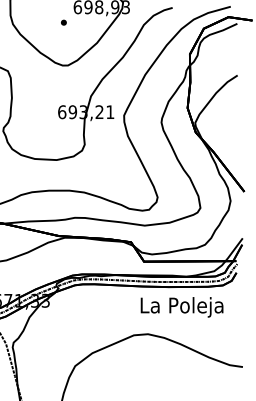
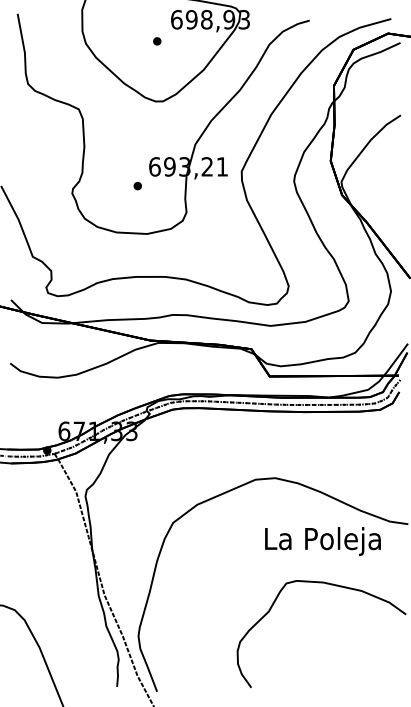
part: (49, 126) -> (137, 186), added
text: (181, 307) -> (322, 541), moved

